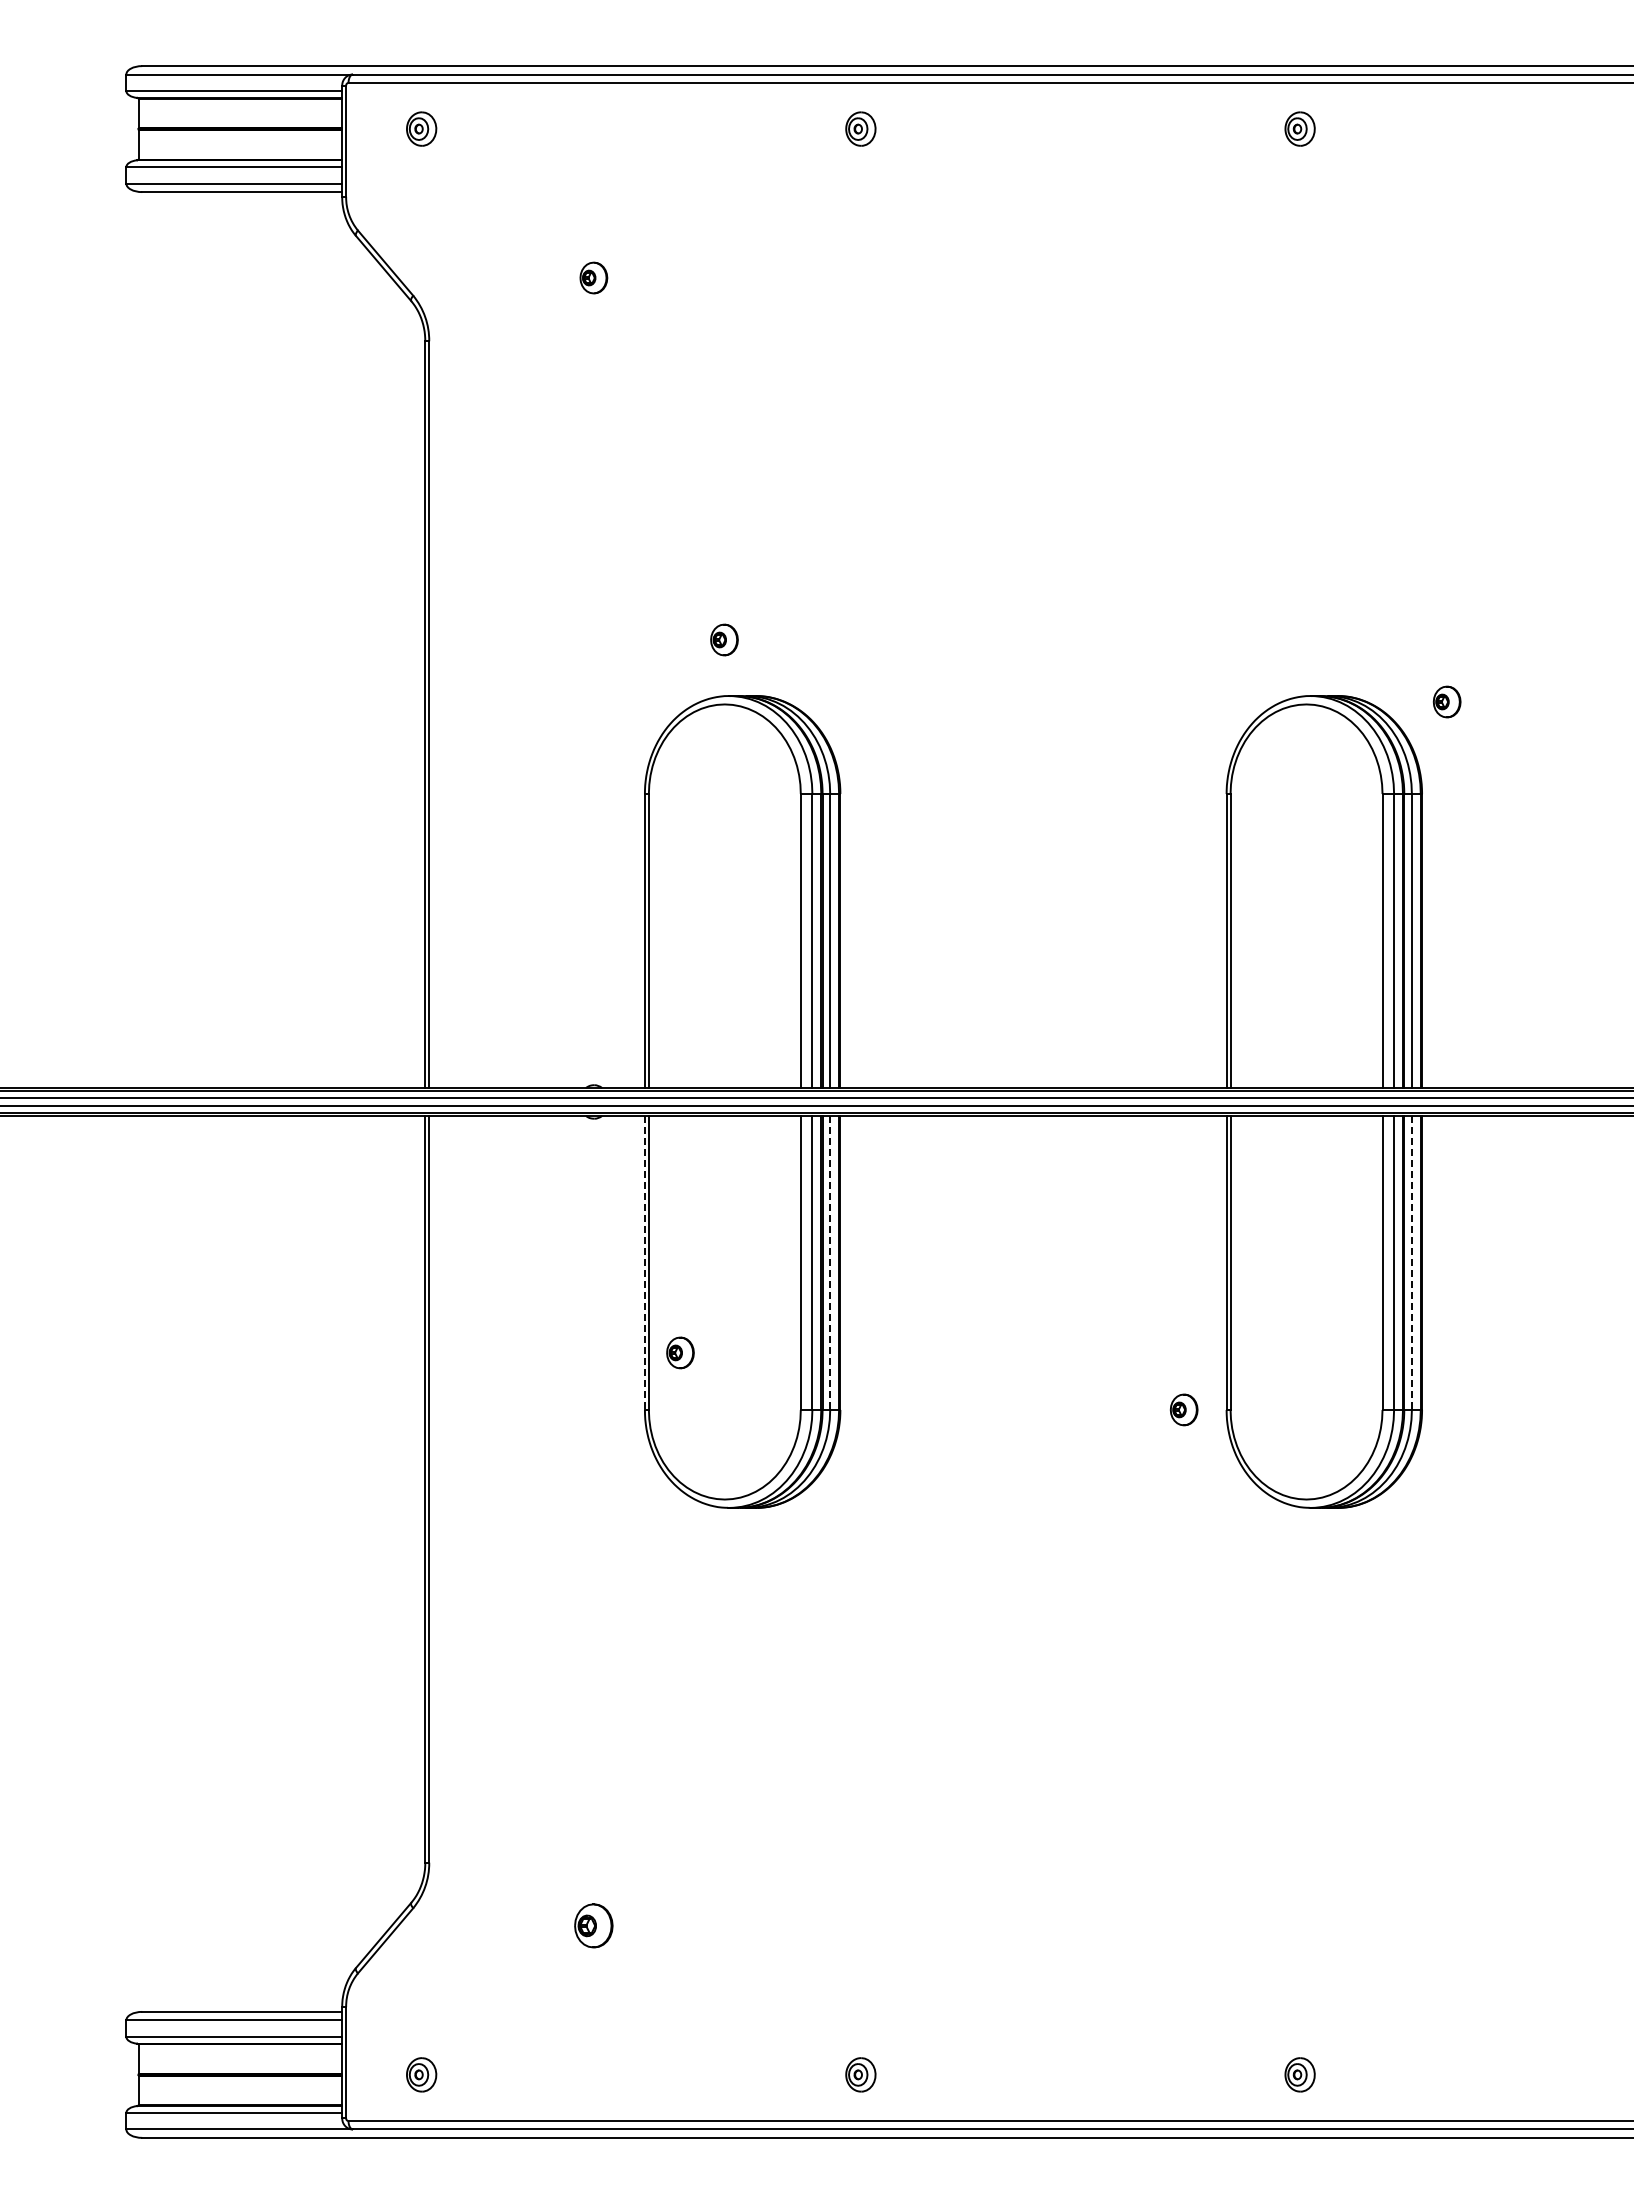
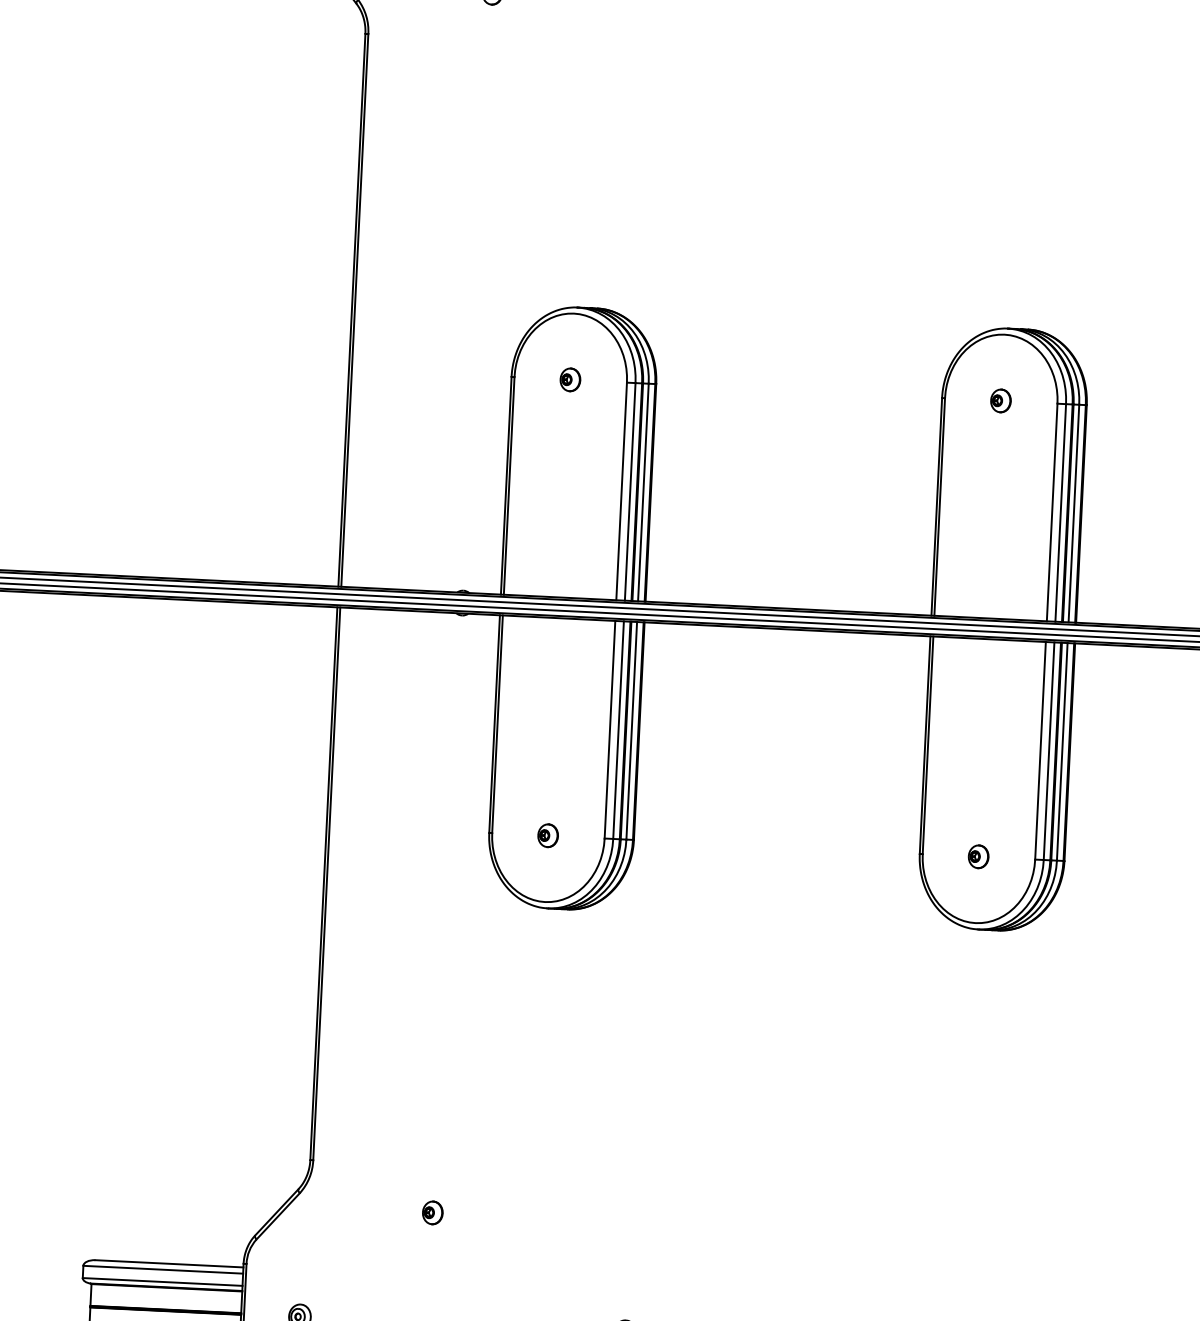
part: (724, 639) -> (570, 379), moved
part: (1446, 701) -> (1000, 400), moved
line: (644, 1262) -> (494, 723), dashed -> solid
line: (830, 1262) -> (631, 730), dashed -> solid
line: (1411, 1262) -> (1061, 751), dashed -> solid
part: (680, 1352) -> (548, 835), moved
part: (1183, 1409) -> (978, 856), moved
part: (593, 1925) -> (432, 1212), size x0.71

